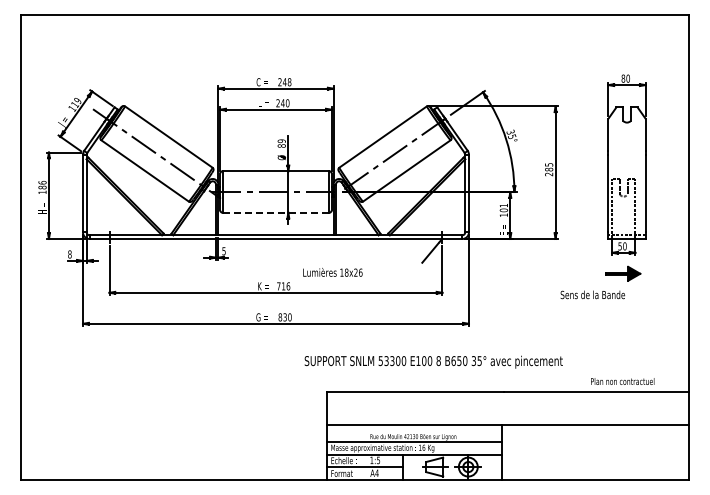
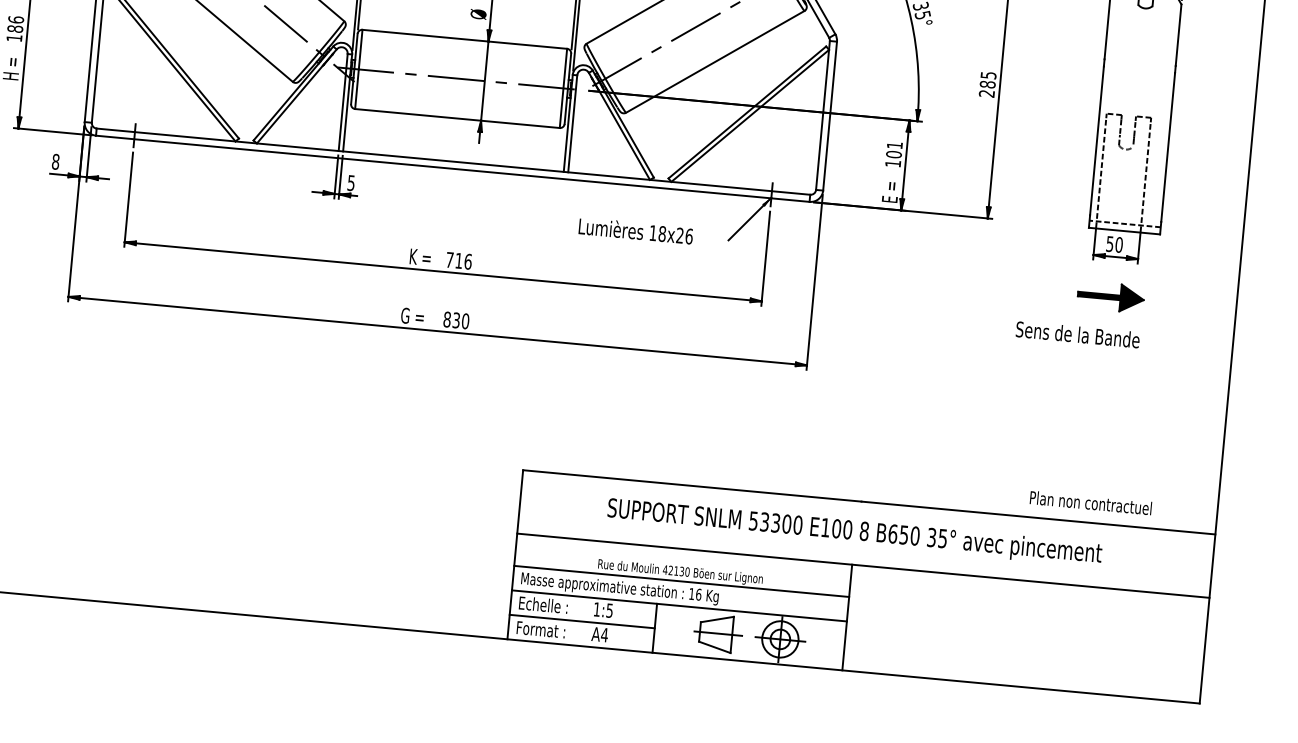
line: (276, 212) -> (458, 118), dashed -> solid
text: (332, 272) -> (635, 231), moved
text: (592, 294) -> (1077, 333), moved
text: (433, 361) -> (854, 531), moved

